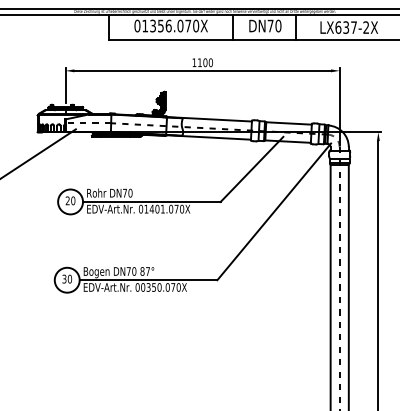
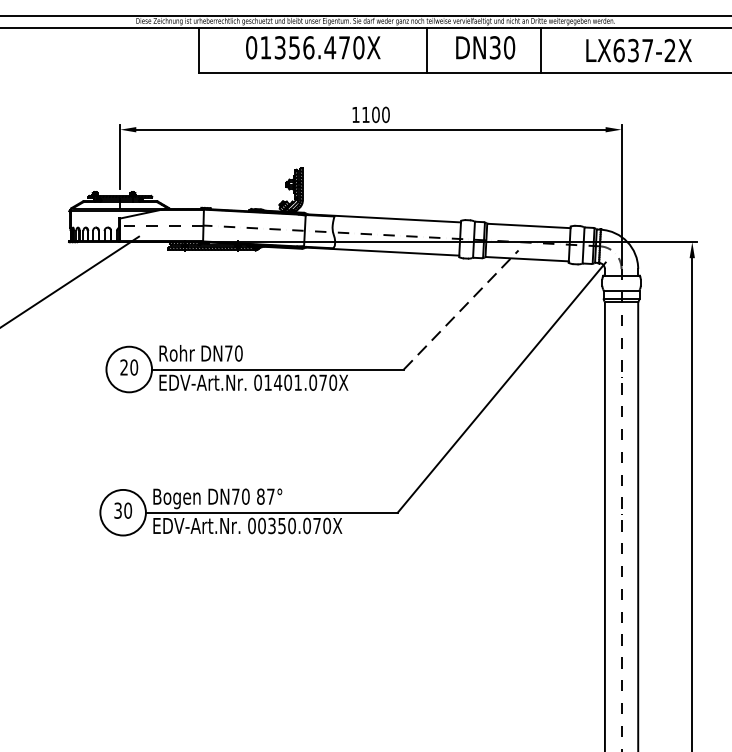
text: (180, 25) -> (330, 46), 01356.070X -> 01356.470X
text: (270, 25) -> (494, 46), DN70 -> DN30
line: (252, 169) -> (462, 310), solid -> dashed

